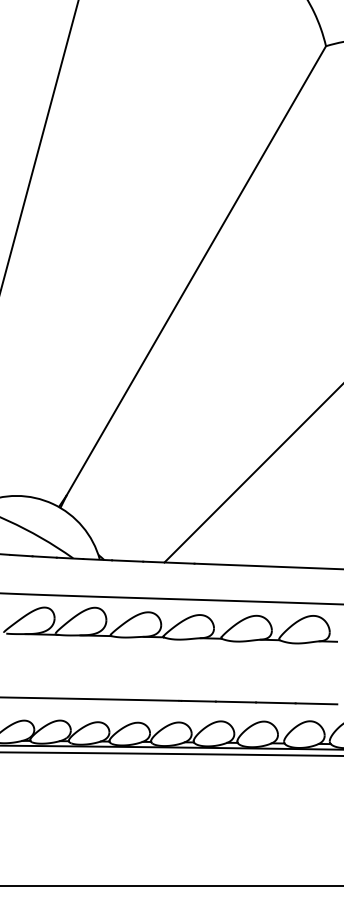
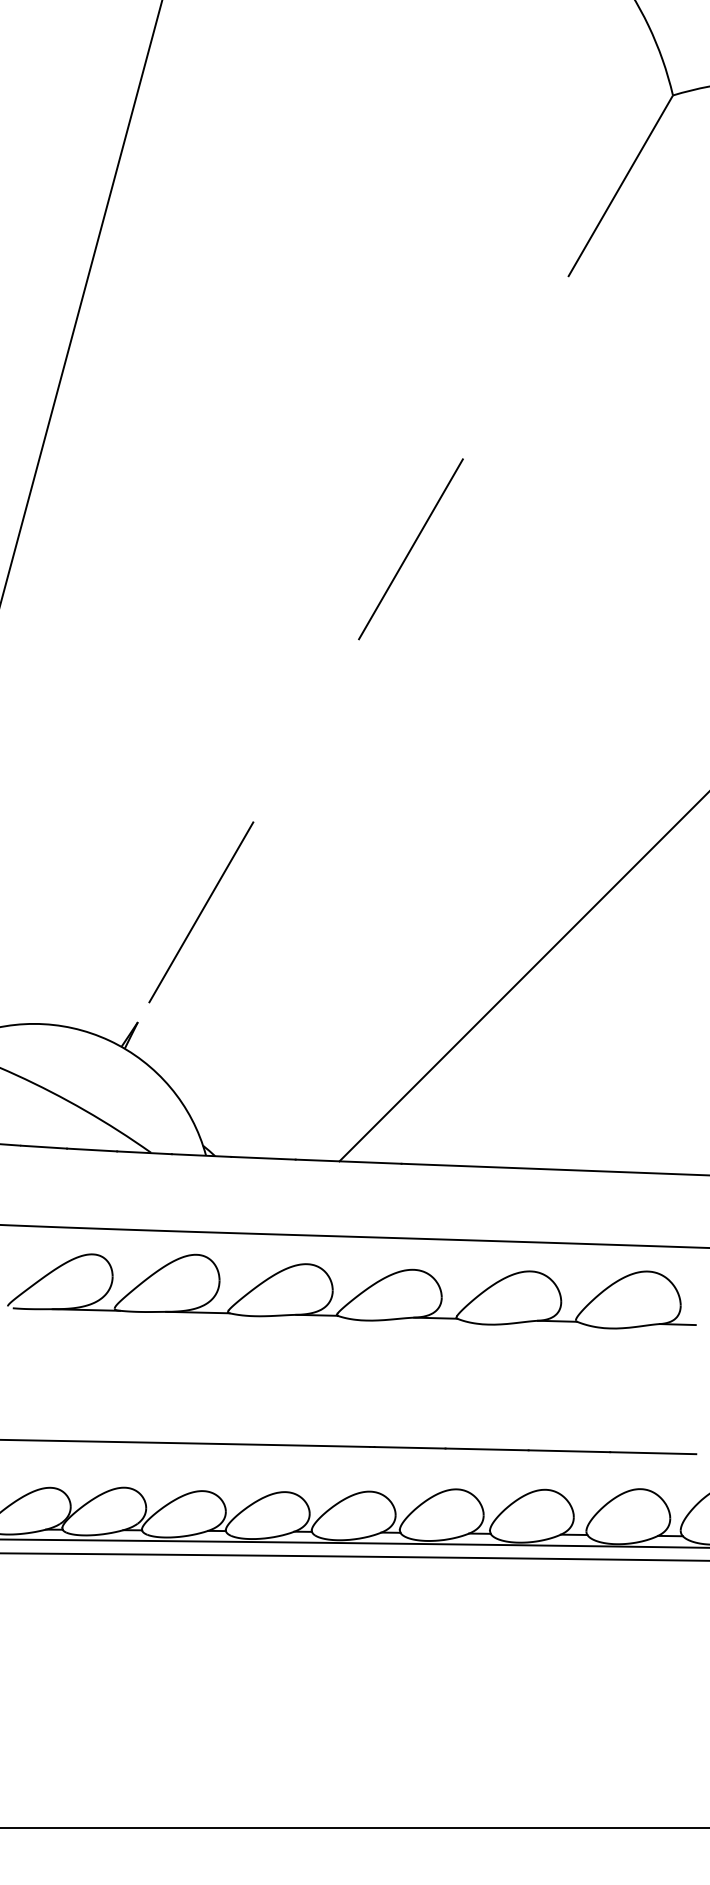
line: (196, 271) -> (405, 560), solid -> dashed

